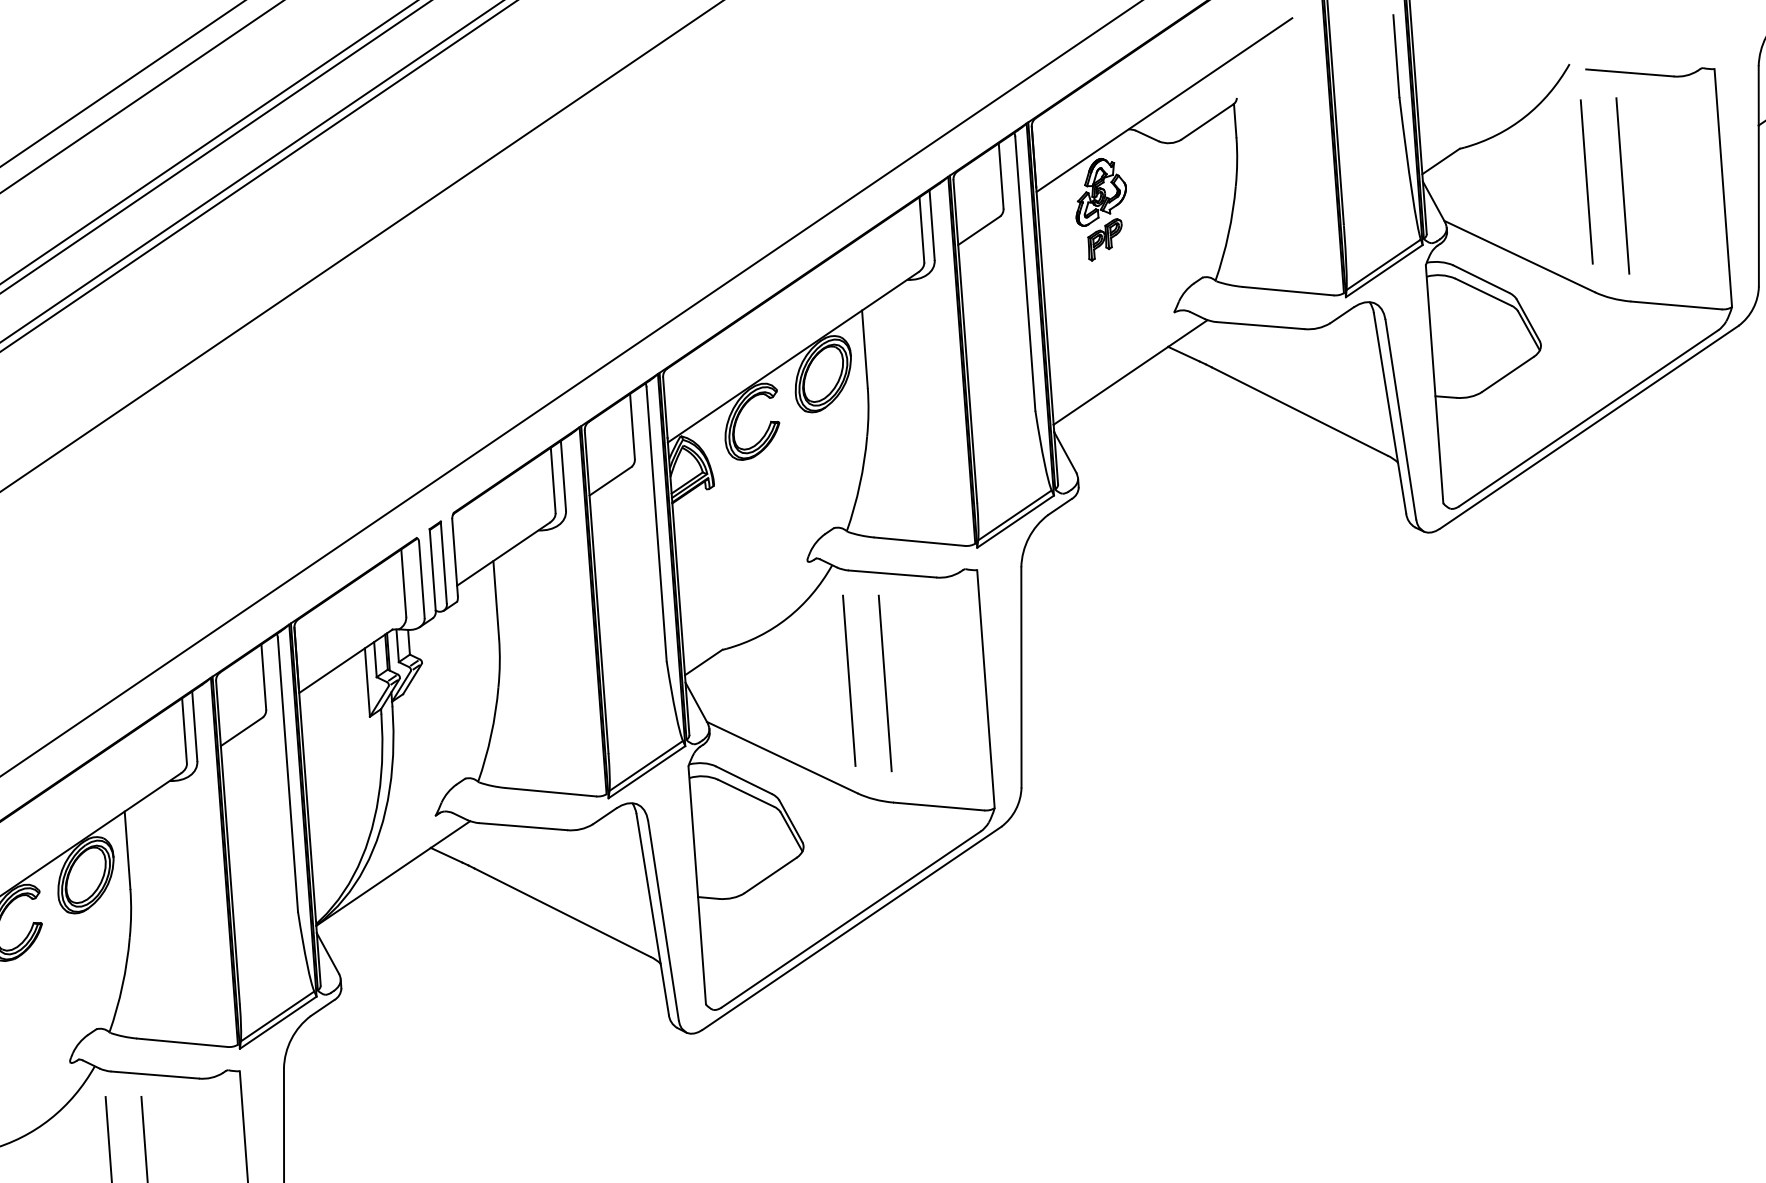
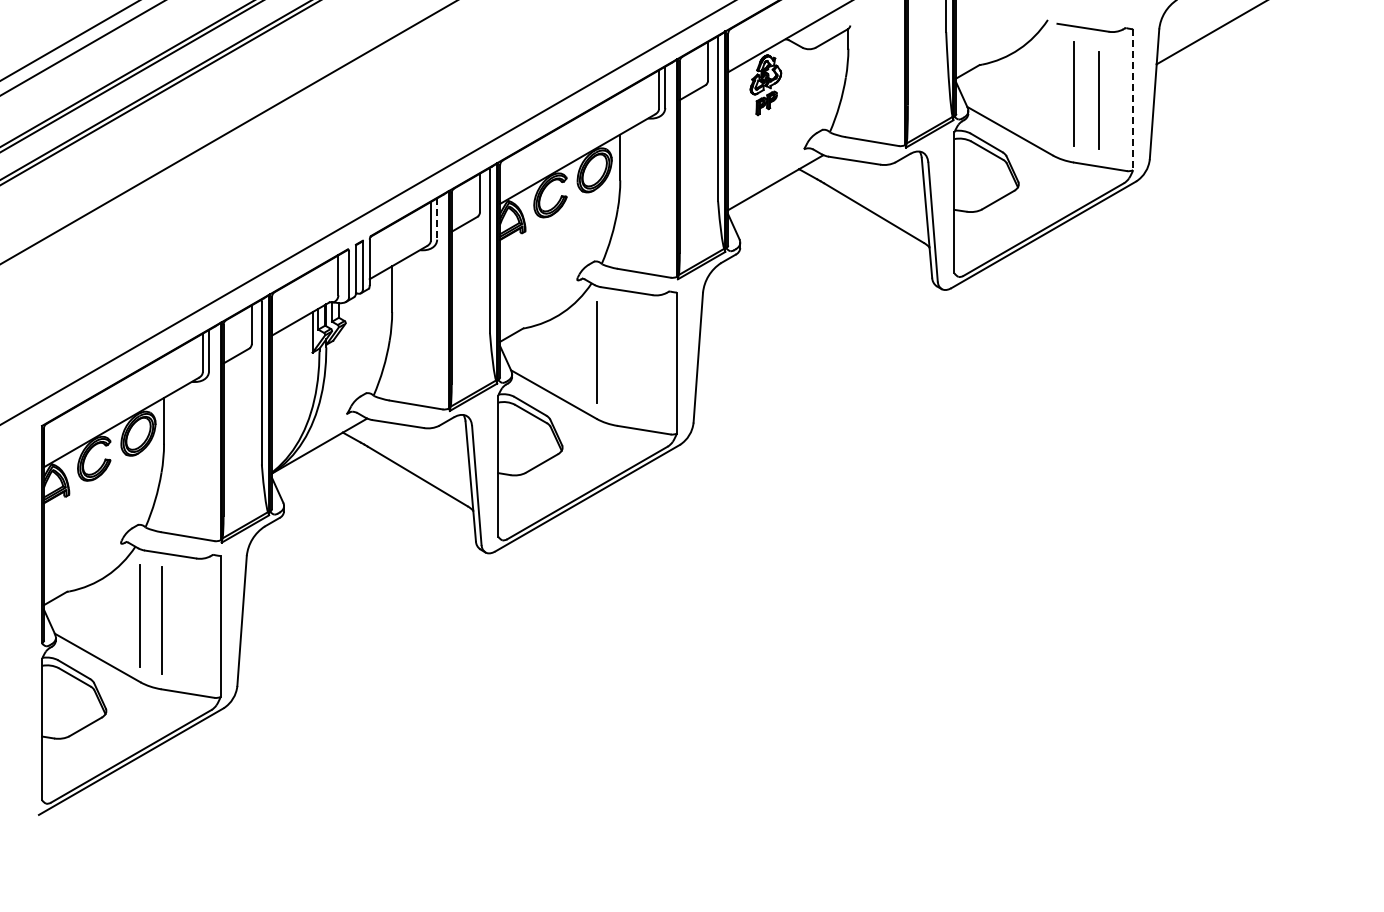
line: (1586, 182) -> (1098, 100), moved
line: (1724, 189) -> (1133, 100), solid -> dashed
line: (564, 476) -> (437, 219), solid -> dashed
line: (884, 683) -> (617, 355), removed

